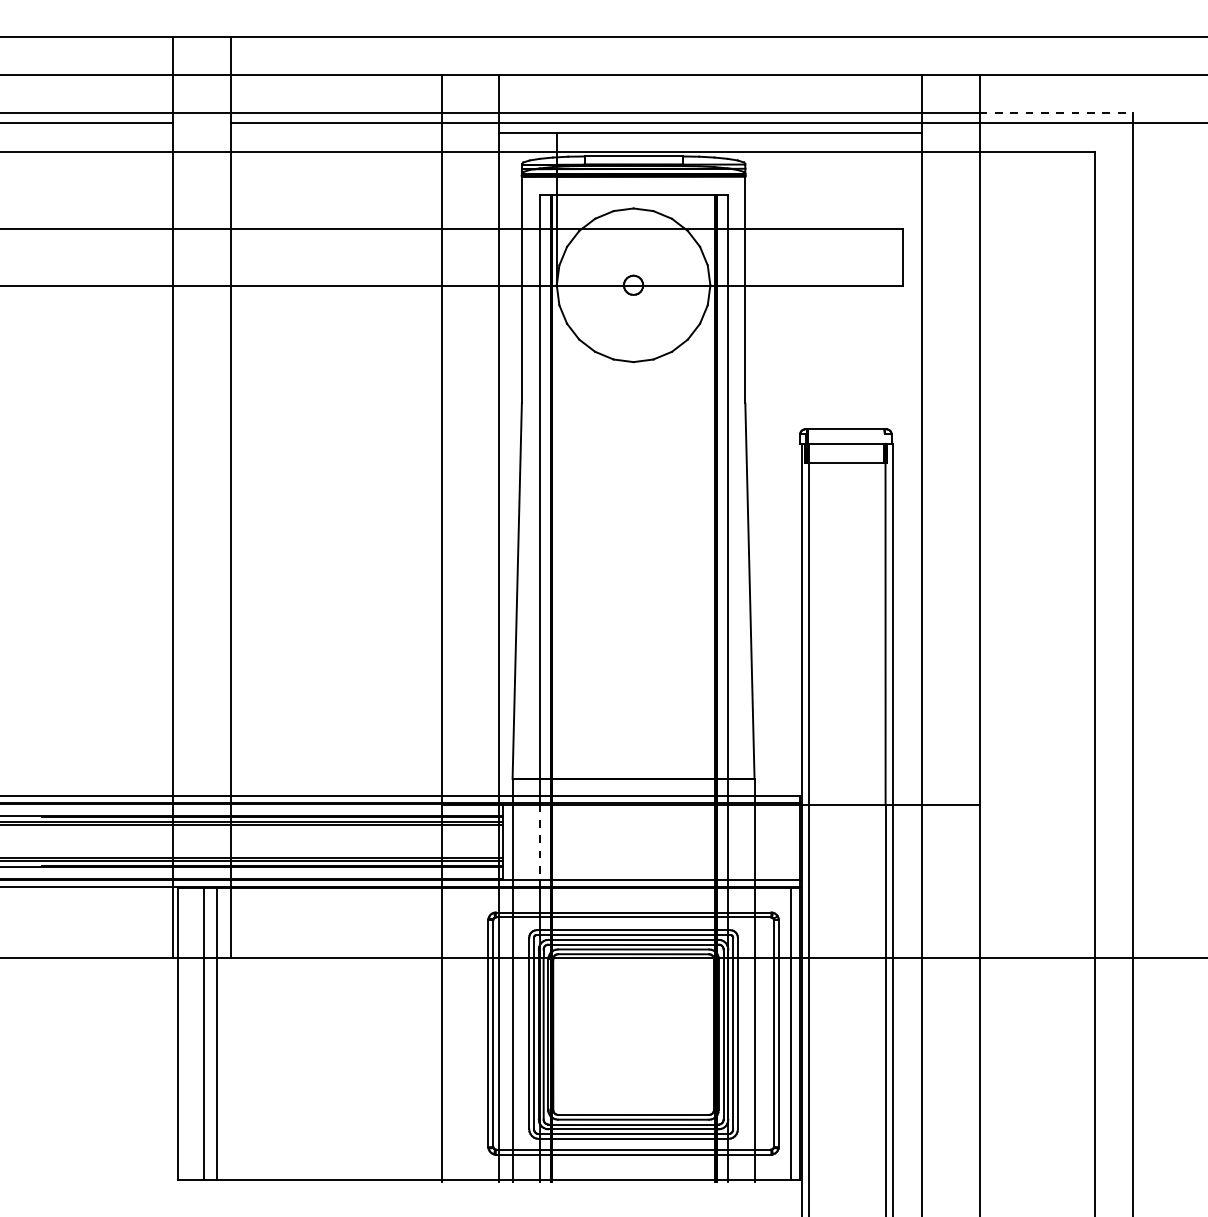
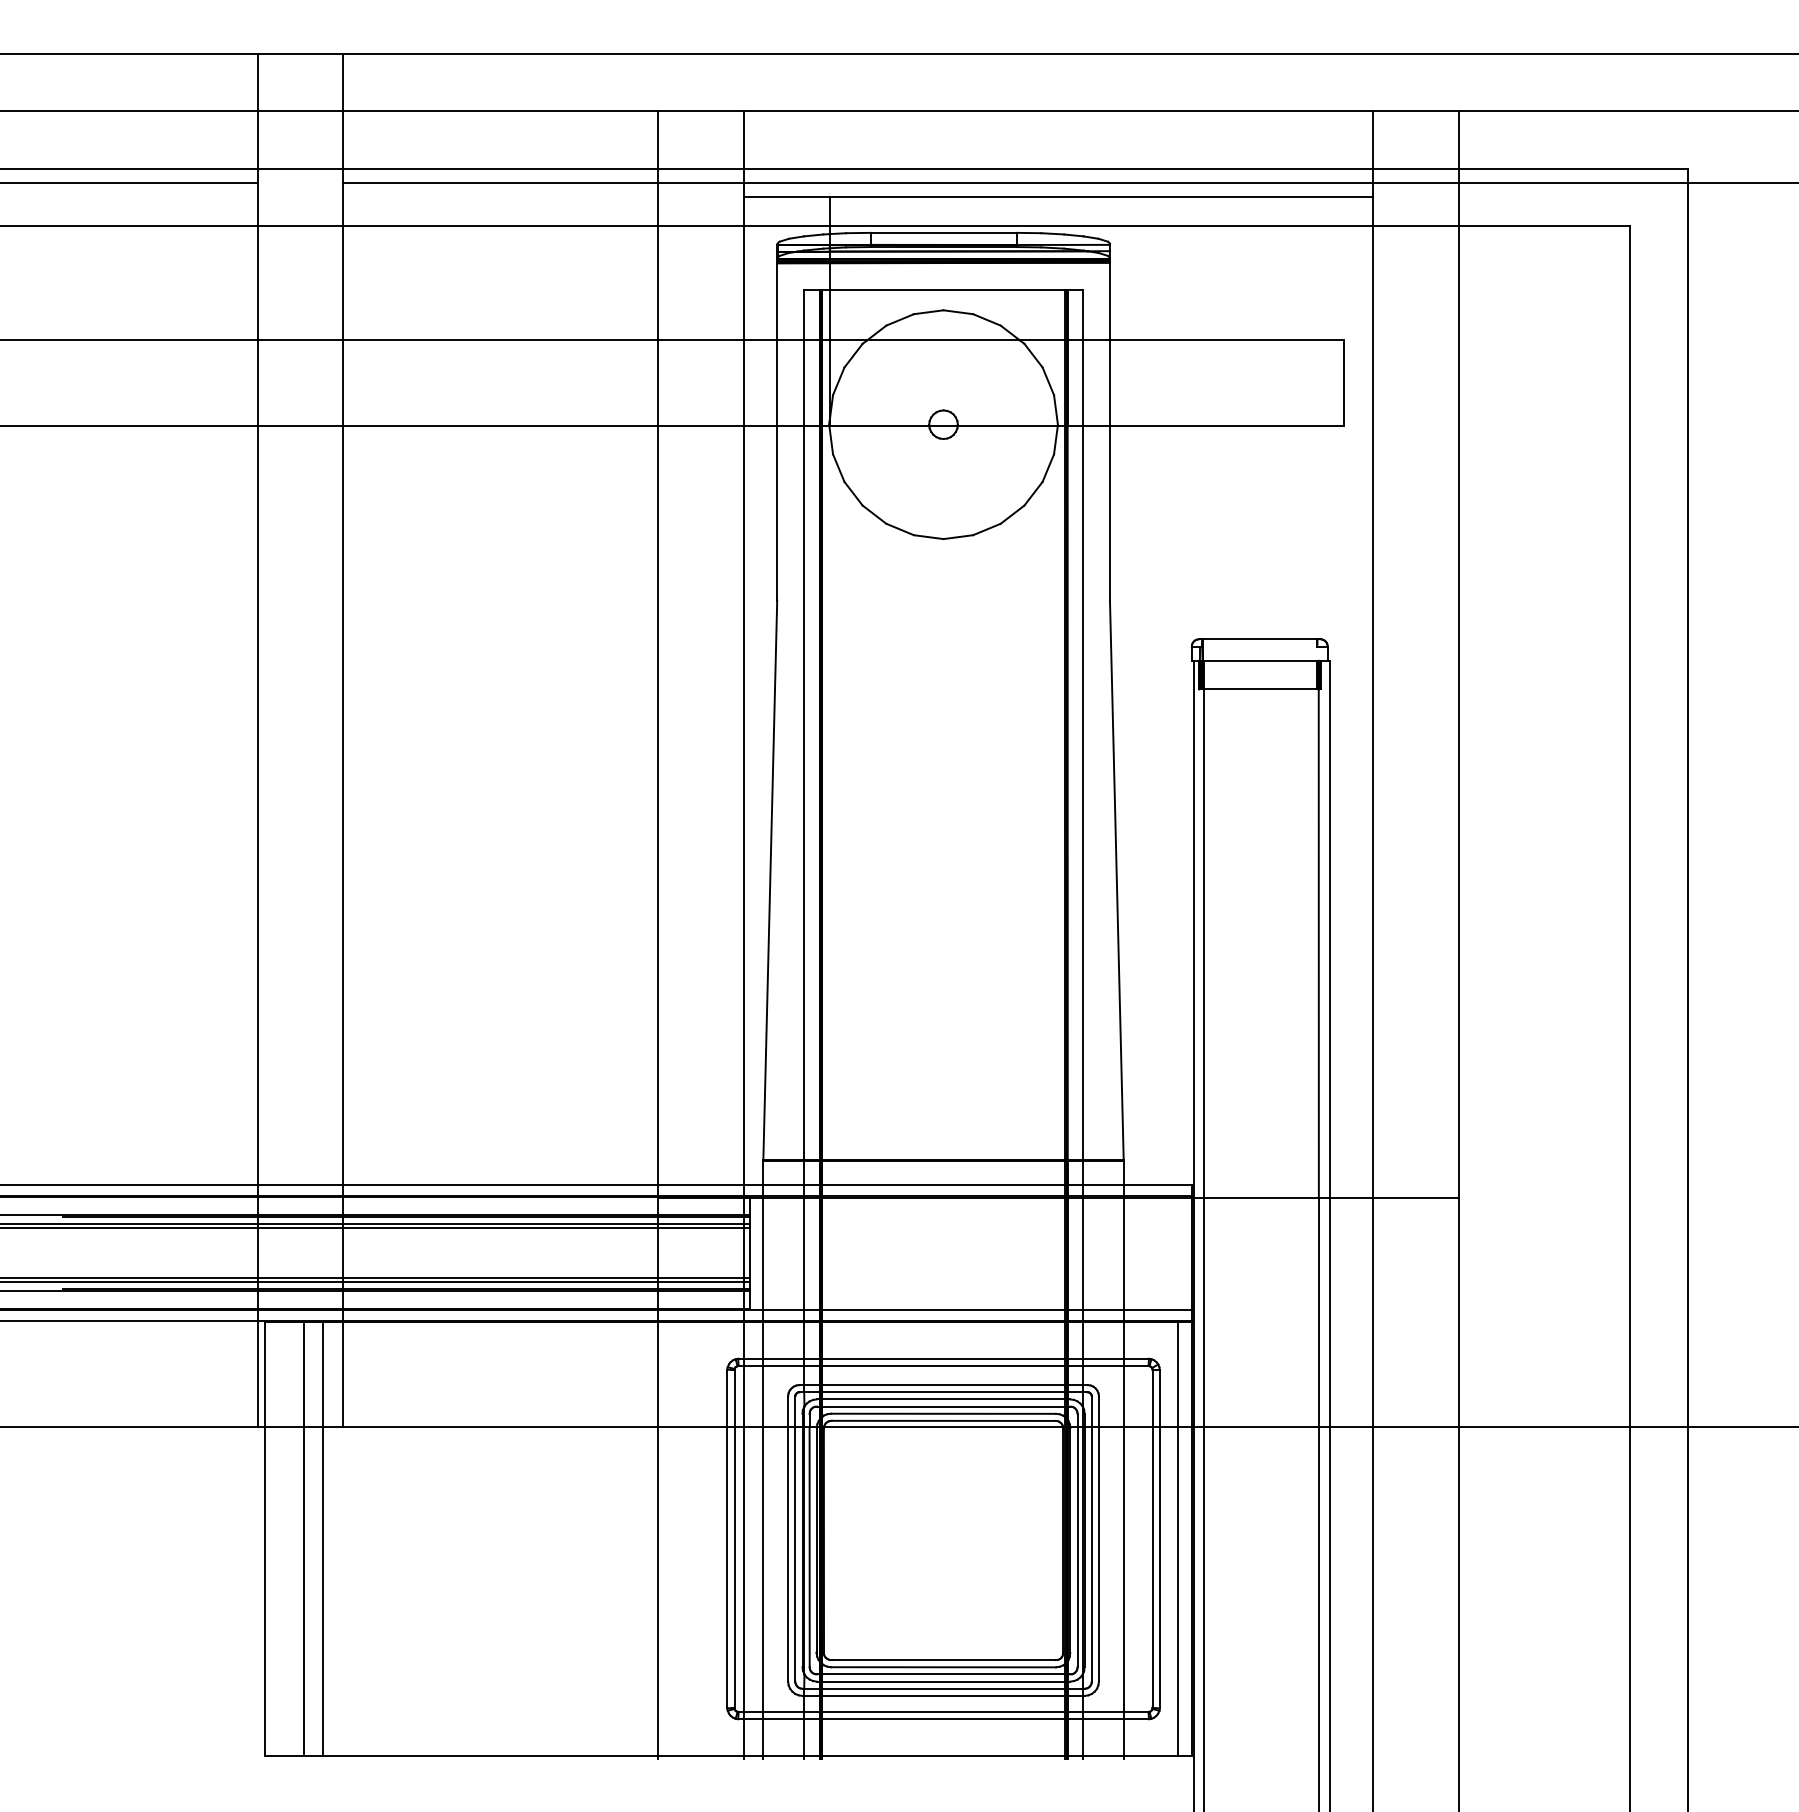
line: (1056, 113) -> (1573, 168), dashed -> solid
line: (540, 842) -> (804, 1254), dashed -> solid

